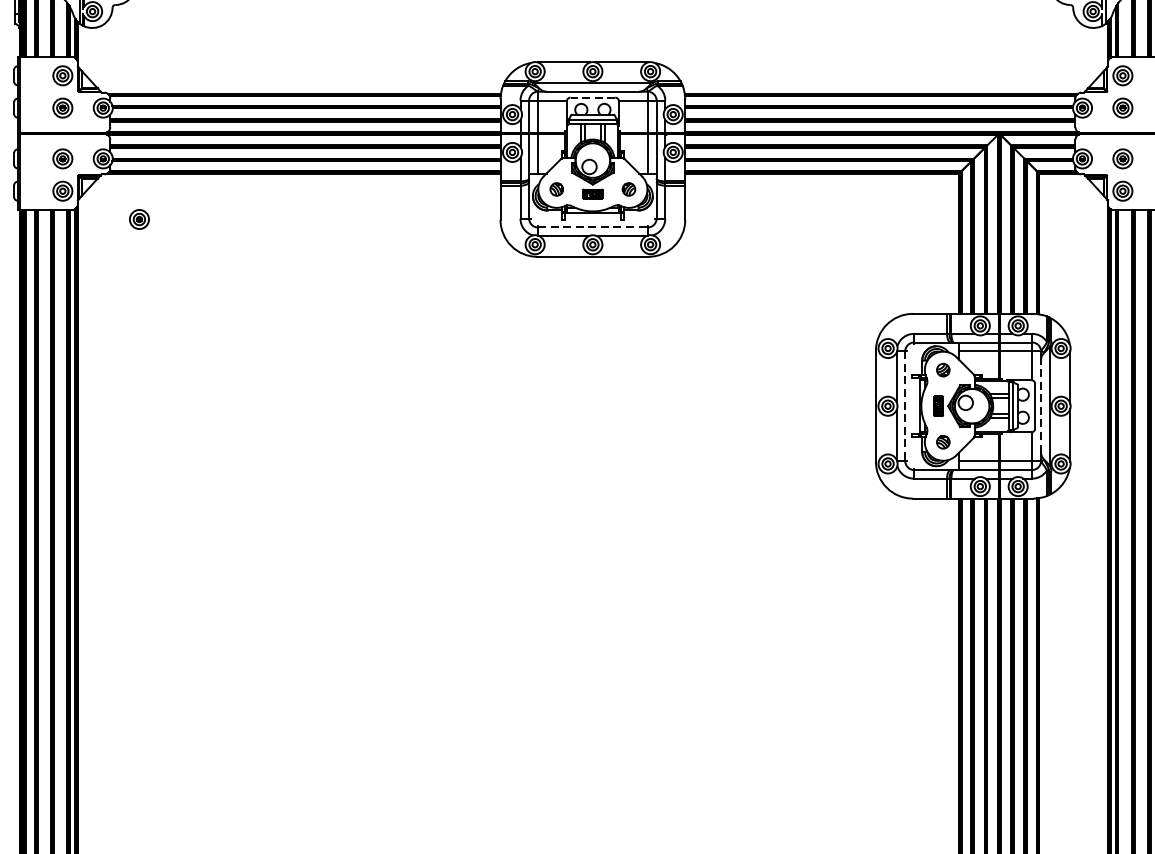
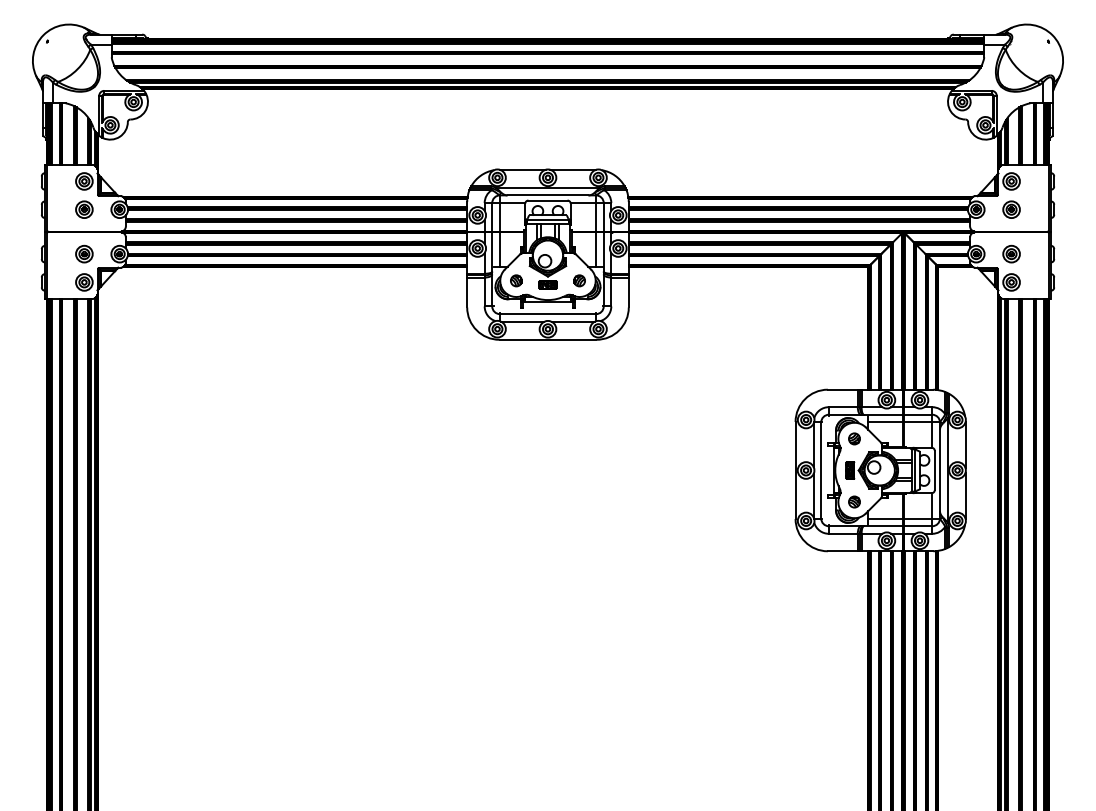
line: (592, 97) -> (547, 200), dashed -> solid
part: (139, 218) -> (151, 306), removed
line: (593, 227) -> (548, 314), dashed -> solid
line: (1040, 405) -> (939, 469), dashed -> solid
line: (905, 406) -> (821, 470), dashed -> solid

